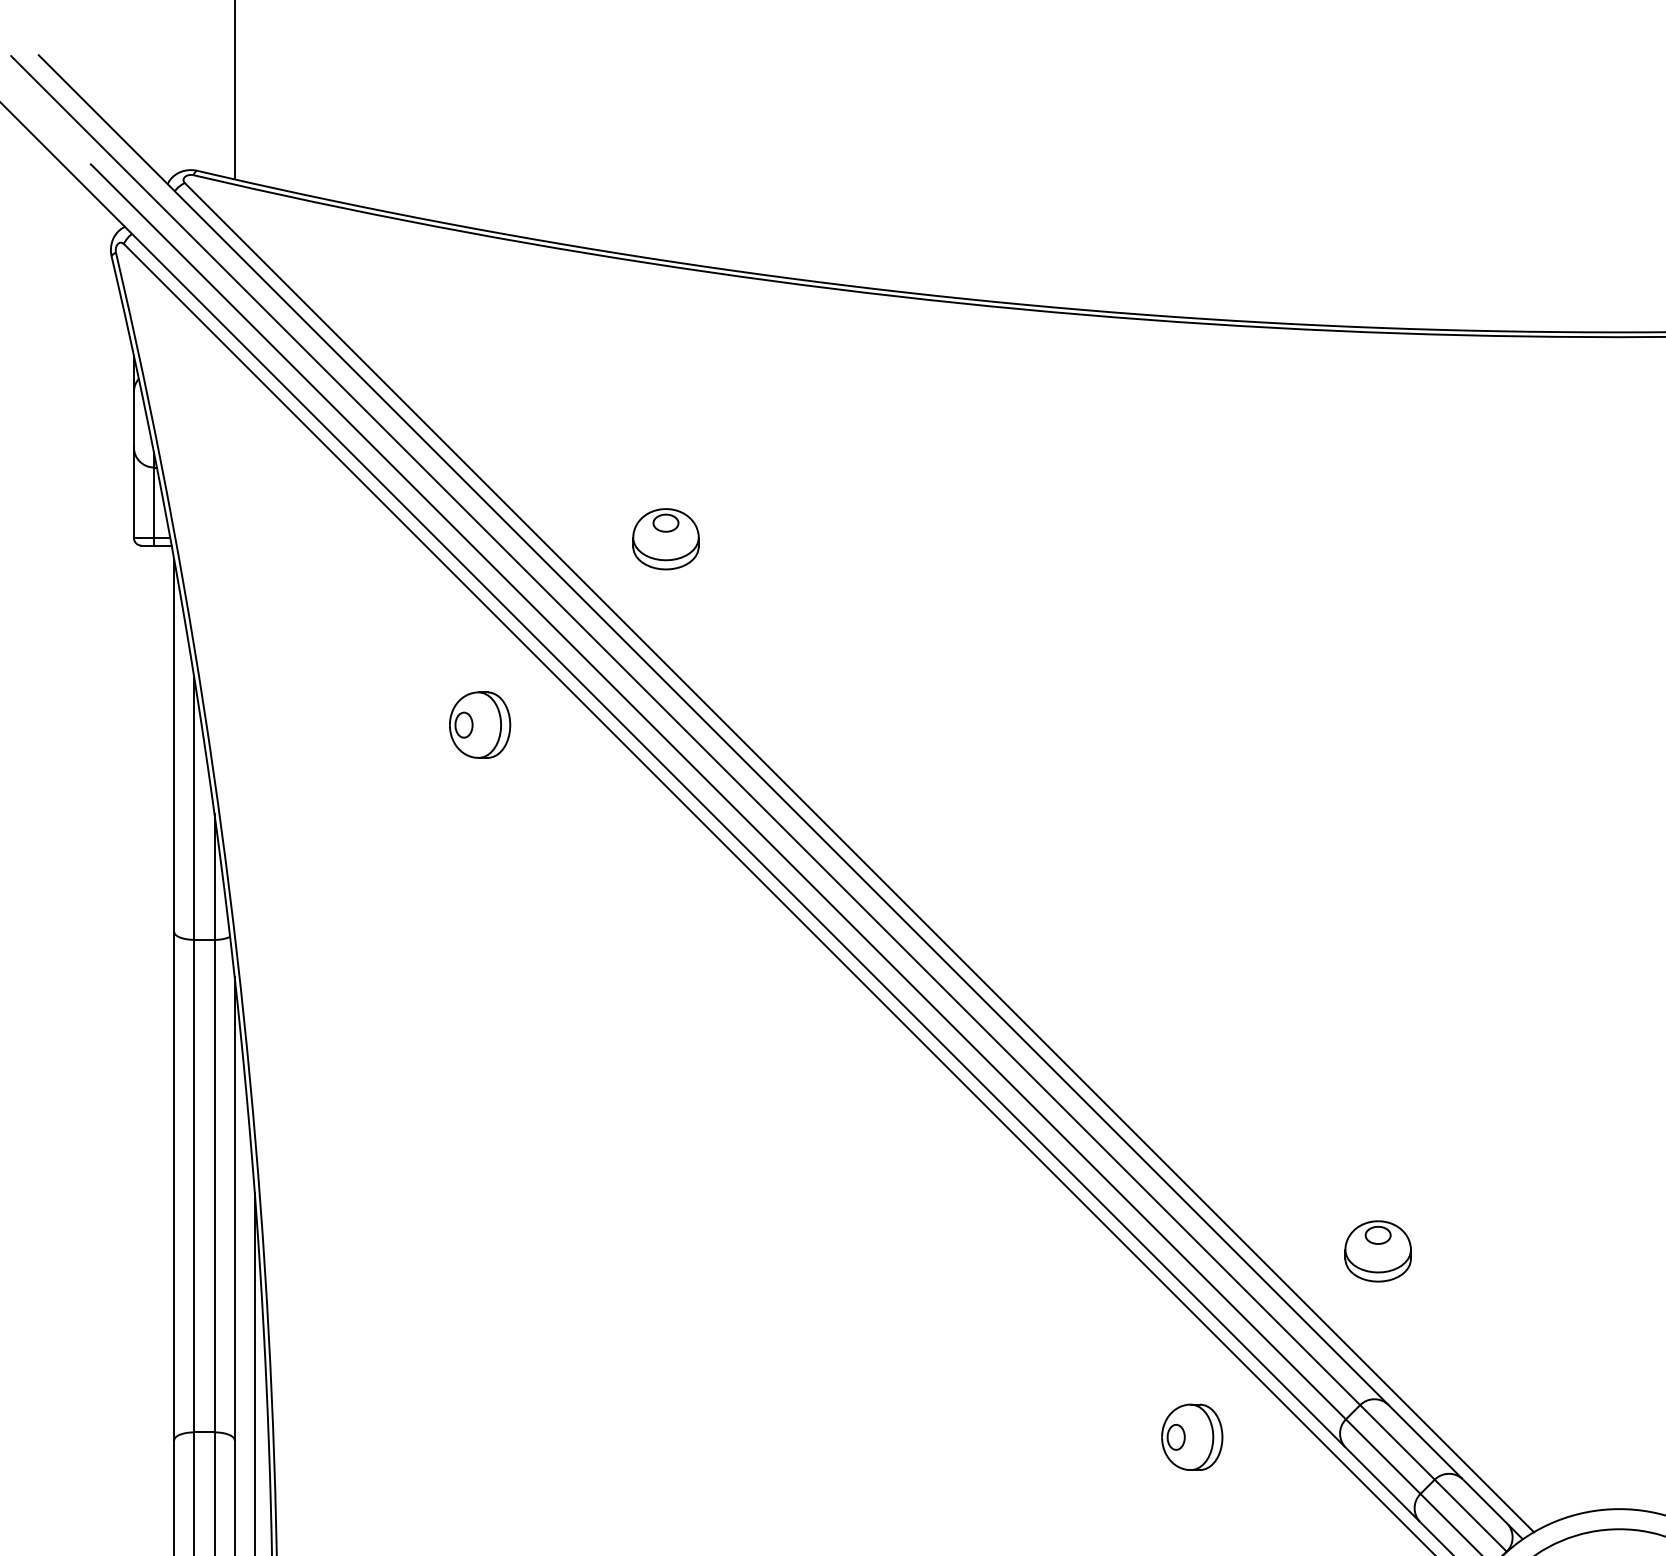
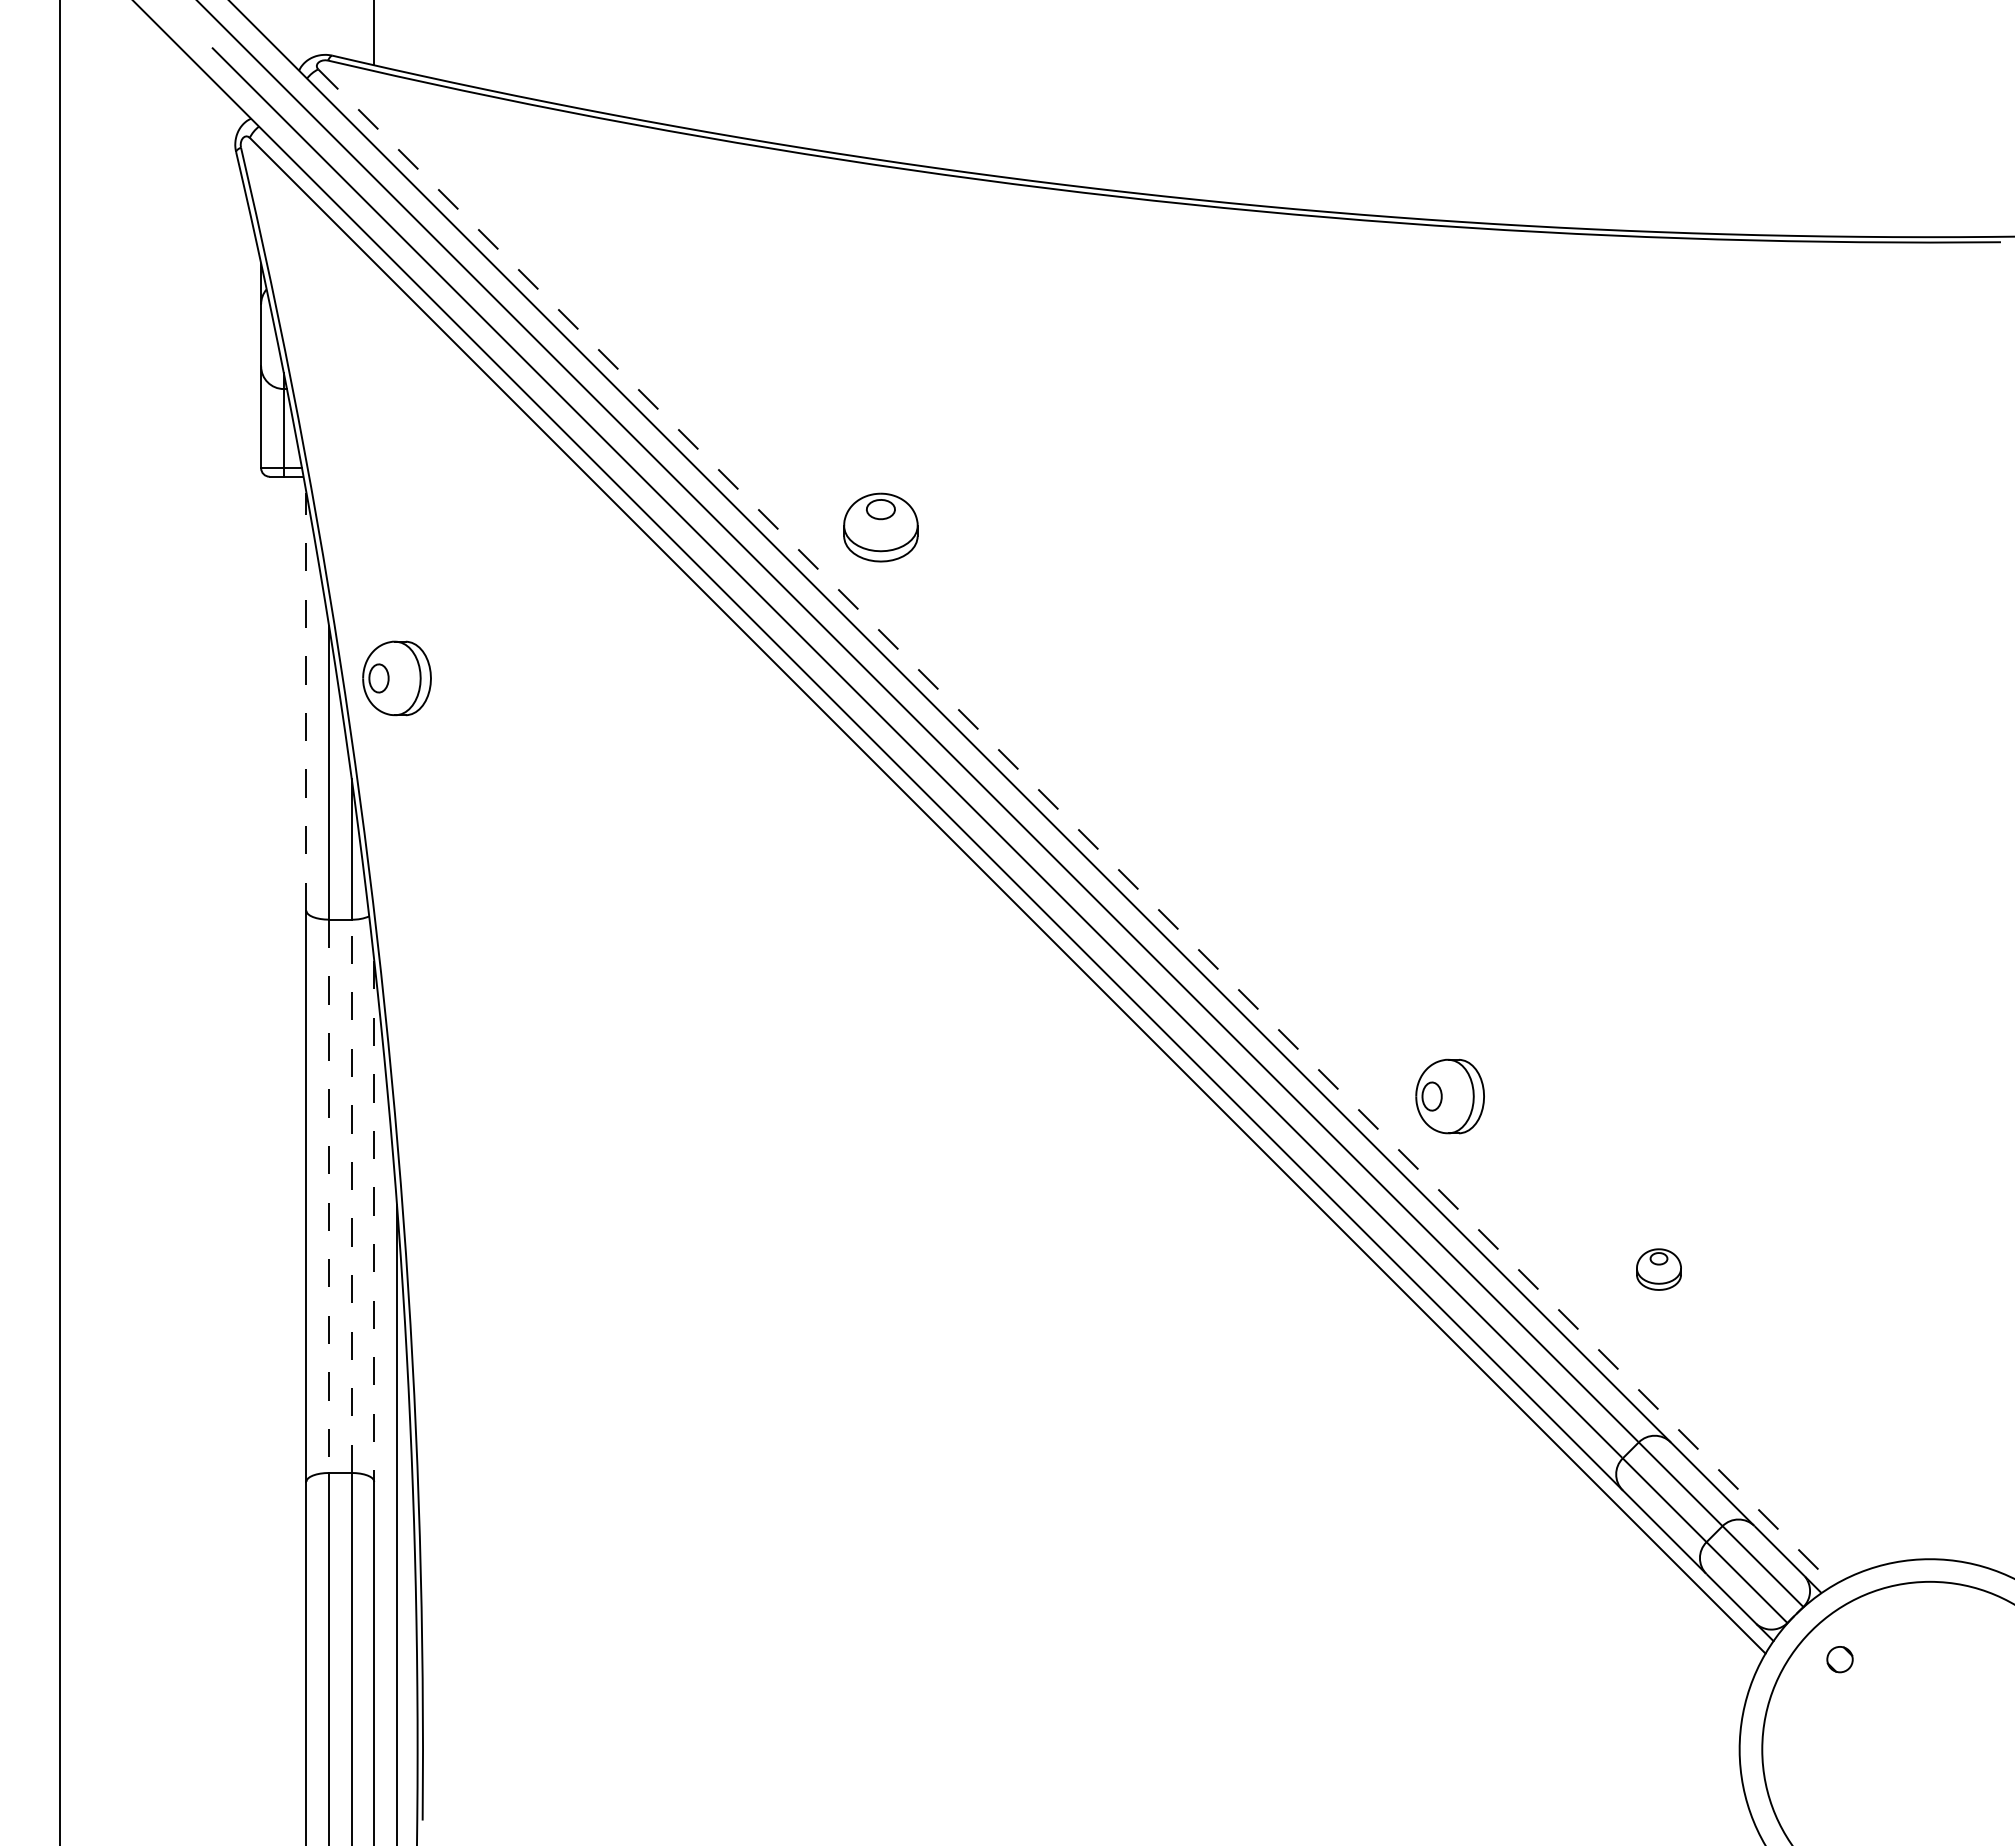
part: (665, 539) -> (880, 527), moved
part: (479, 725) -> (396, 678), moved
line: (174, 745) -> (306, 701), solid -> dashed
line: (859, 857) -> (1076, 827), solid -> dashed
line: (194, 1186) -> (329, 1196), solid -> dashed
line: (214, 1186) -> (351, 1196), solid -> dashed
line: (234, 1208) -> (374, 1221), solid -> dashed
part: (1377, 1251) -> (1658, 1269), size x0.6
part: (1191, 1437) -> (1449, 1096), moved

